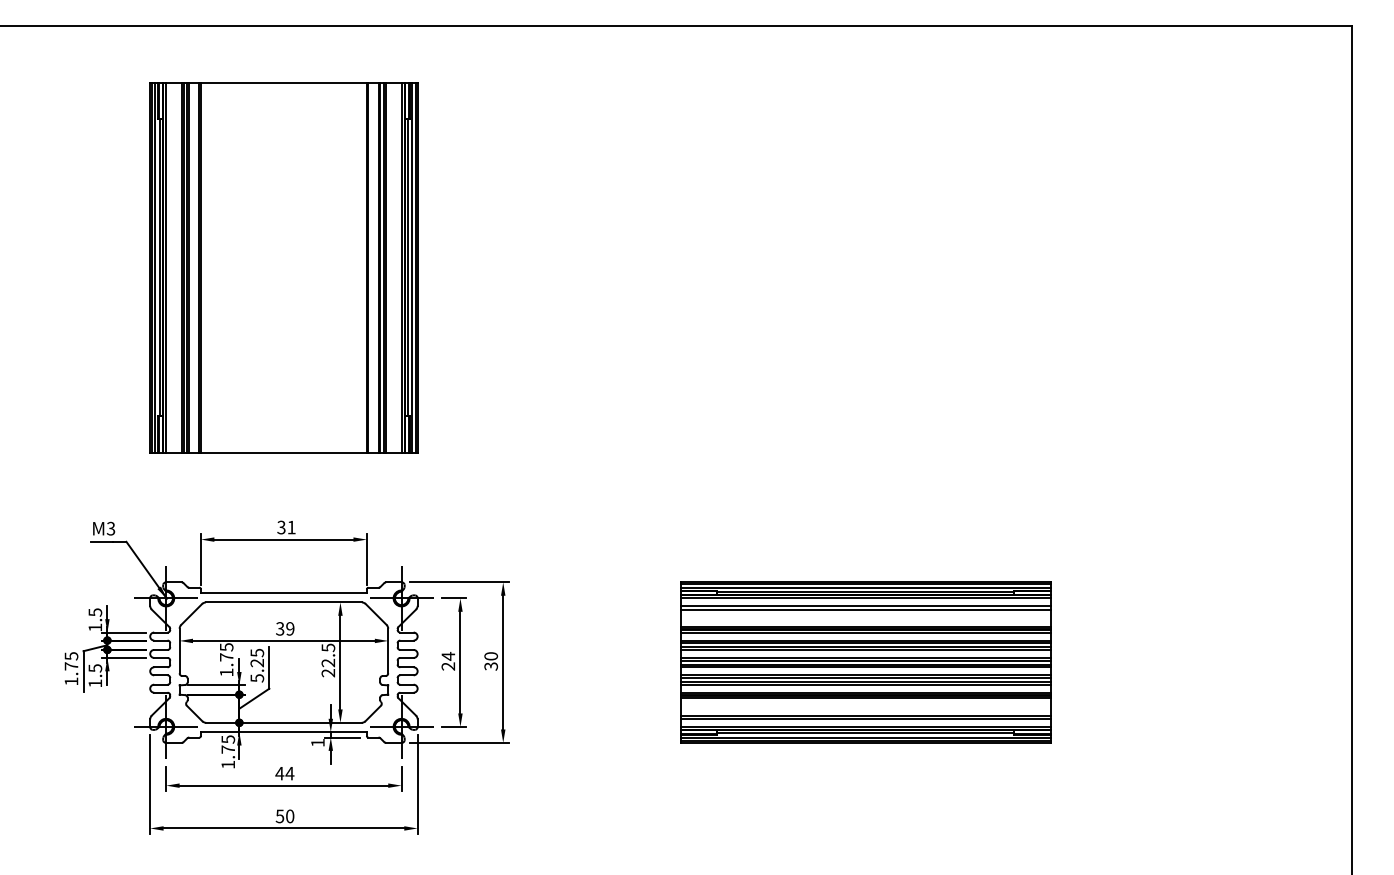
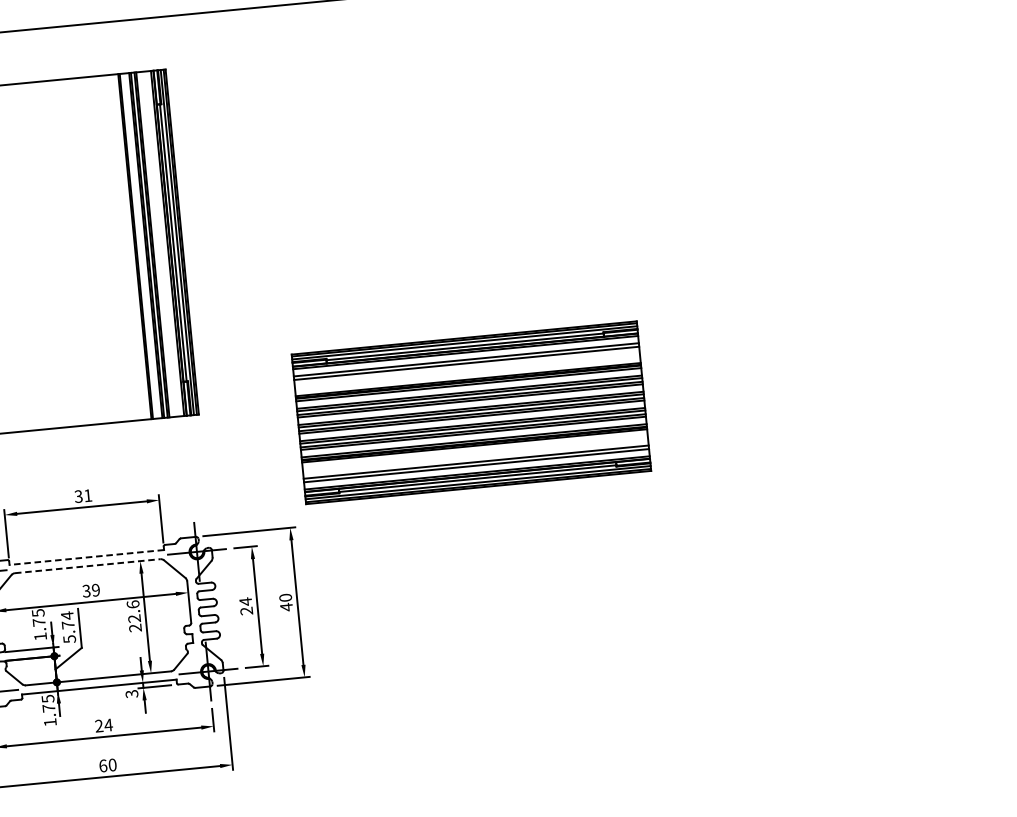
line: (283, 593) -> (86, 557), solid -> dashed
line: (284, 602) -> (88, 566), solid -> dashed
text: (328, 647) -> (133, 604), 22.5 -> 22.6
text: (257, 657) -> (67, 619), 5.25 -> 5.74
part: (865, 662) -> (471, 412), moved
text: (491, 666) -> (286, 607), 30 -> 40
text: (317, 742) -> (131, 693), 1 -> 3
text: (279, 773) -> (98, 726), 44 -> 24
text: (279, 816) -> (102, 766), 50 -> 60

